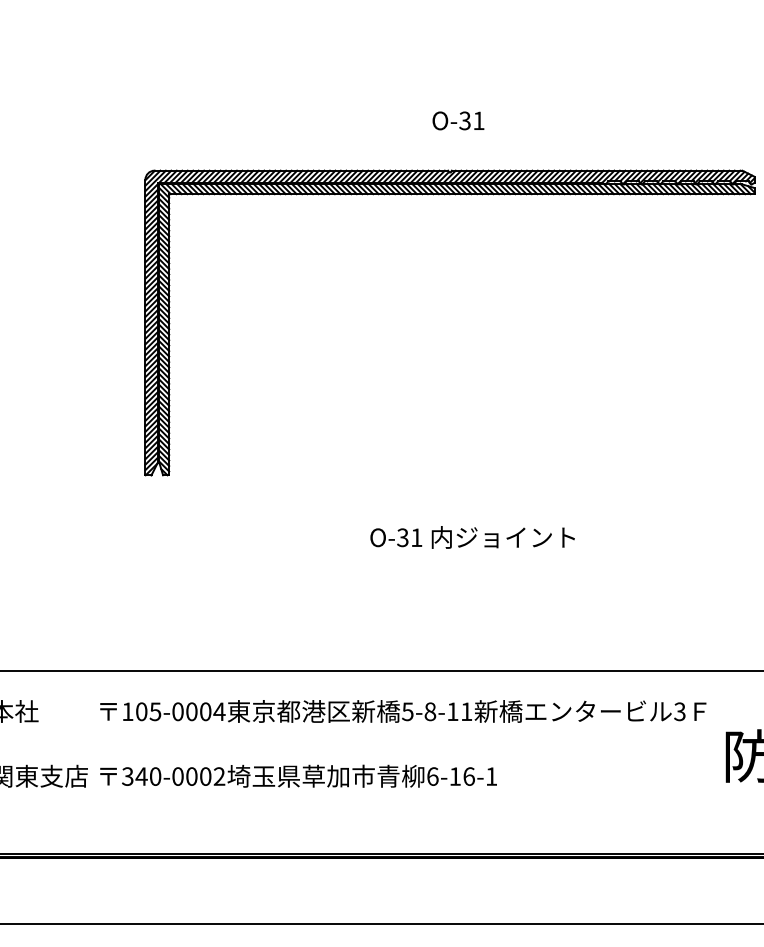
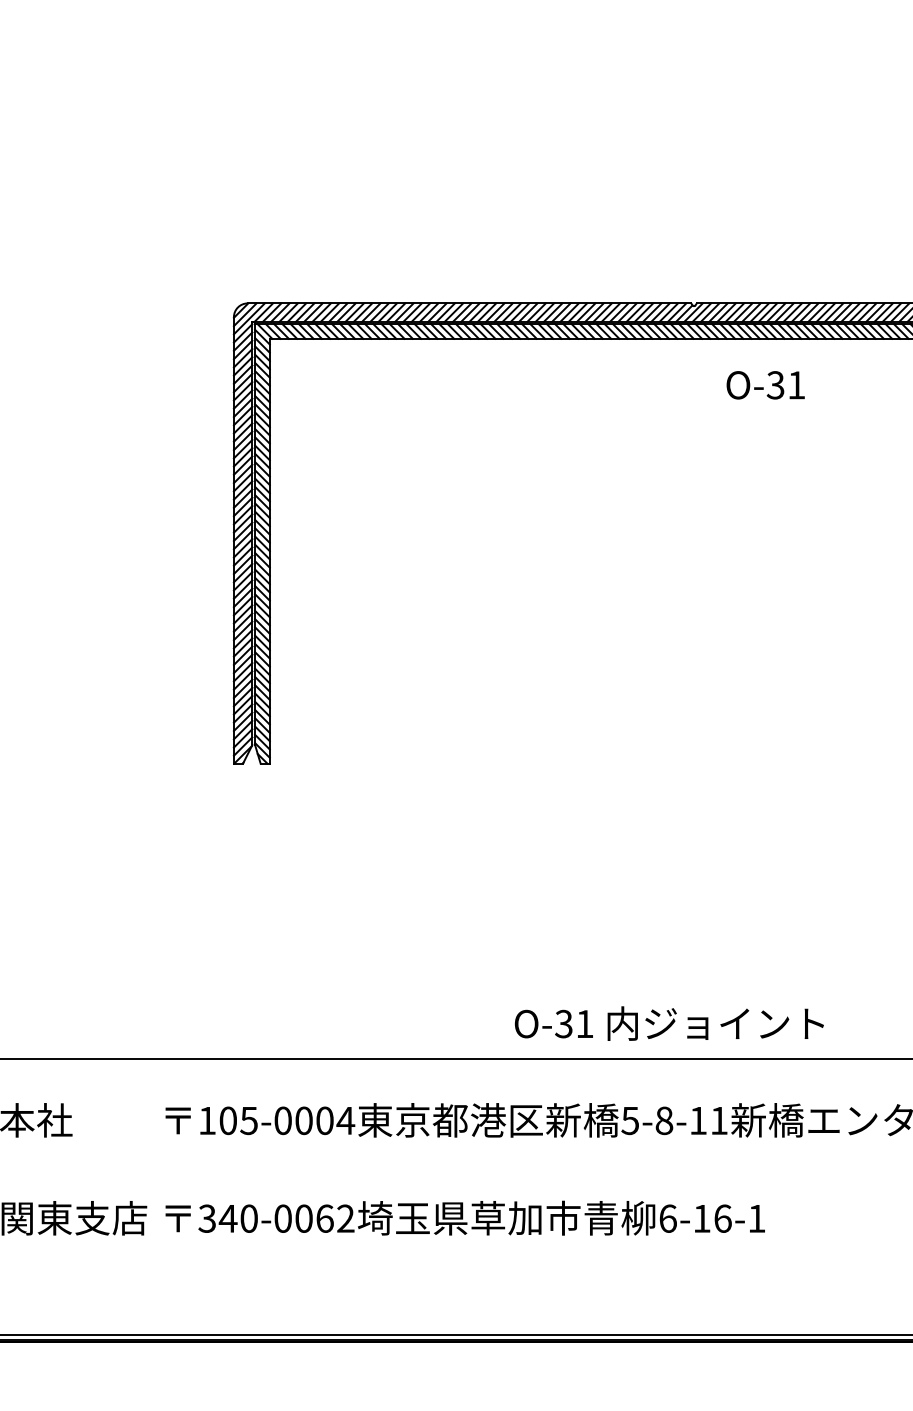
text: (458, 120) -> (765, 384), moved
text: (472, 537) -> (669, 1023), moved
text: (205, 776) -> (324, 1218), 340-0002 -> 340-0062

